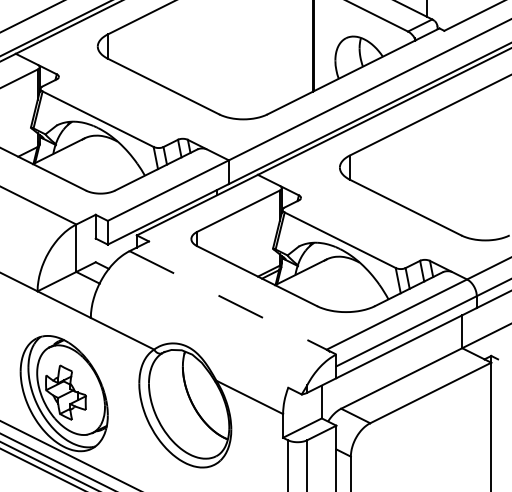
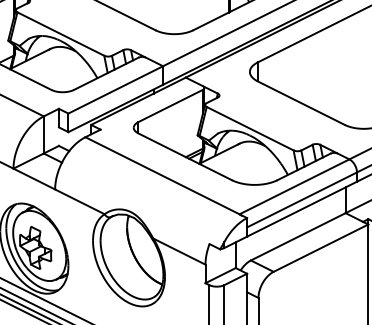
line: (233, 302) -> (166, 177), dashed -> solid

